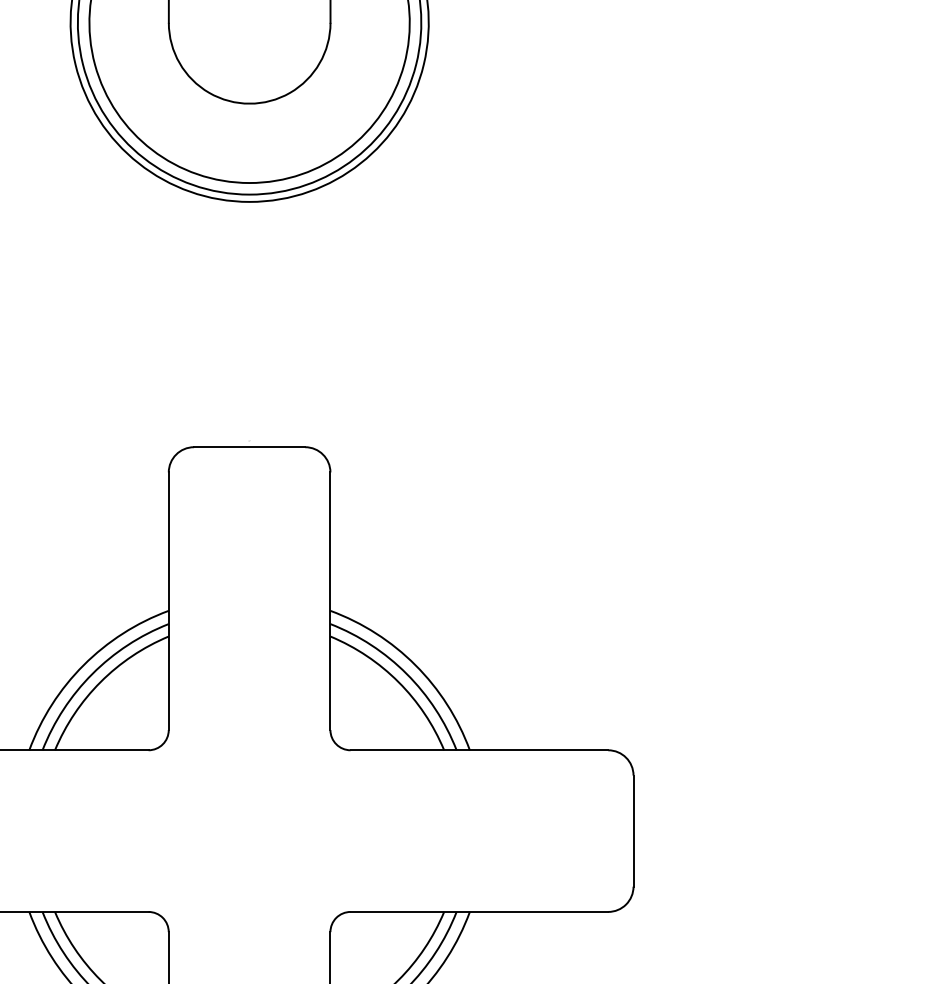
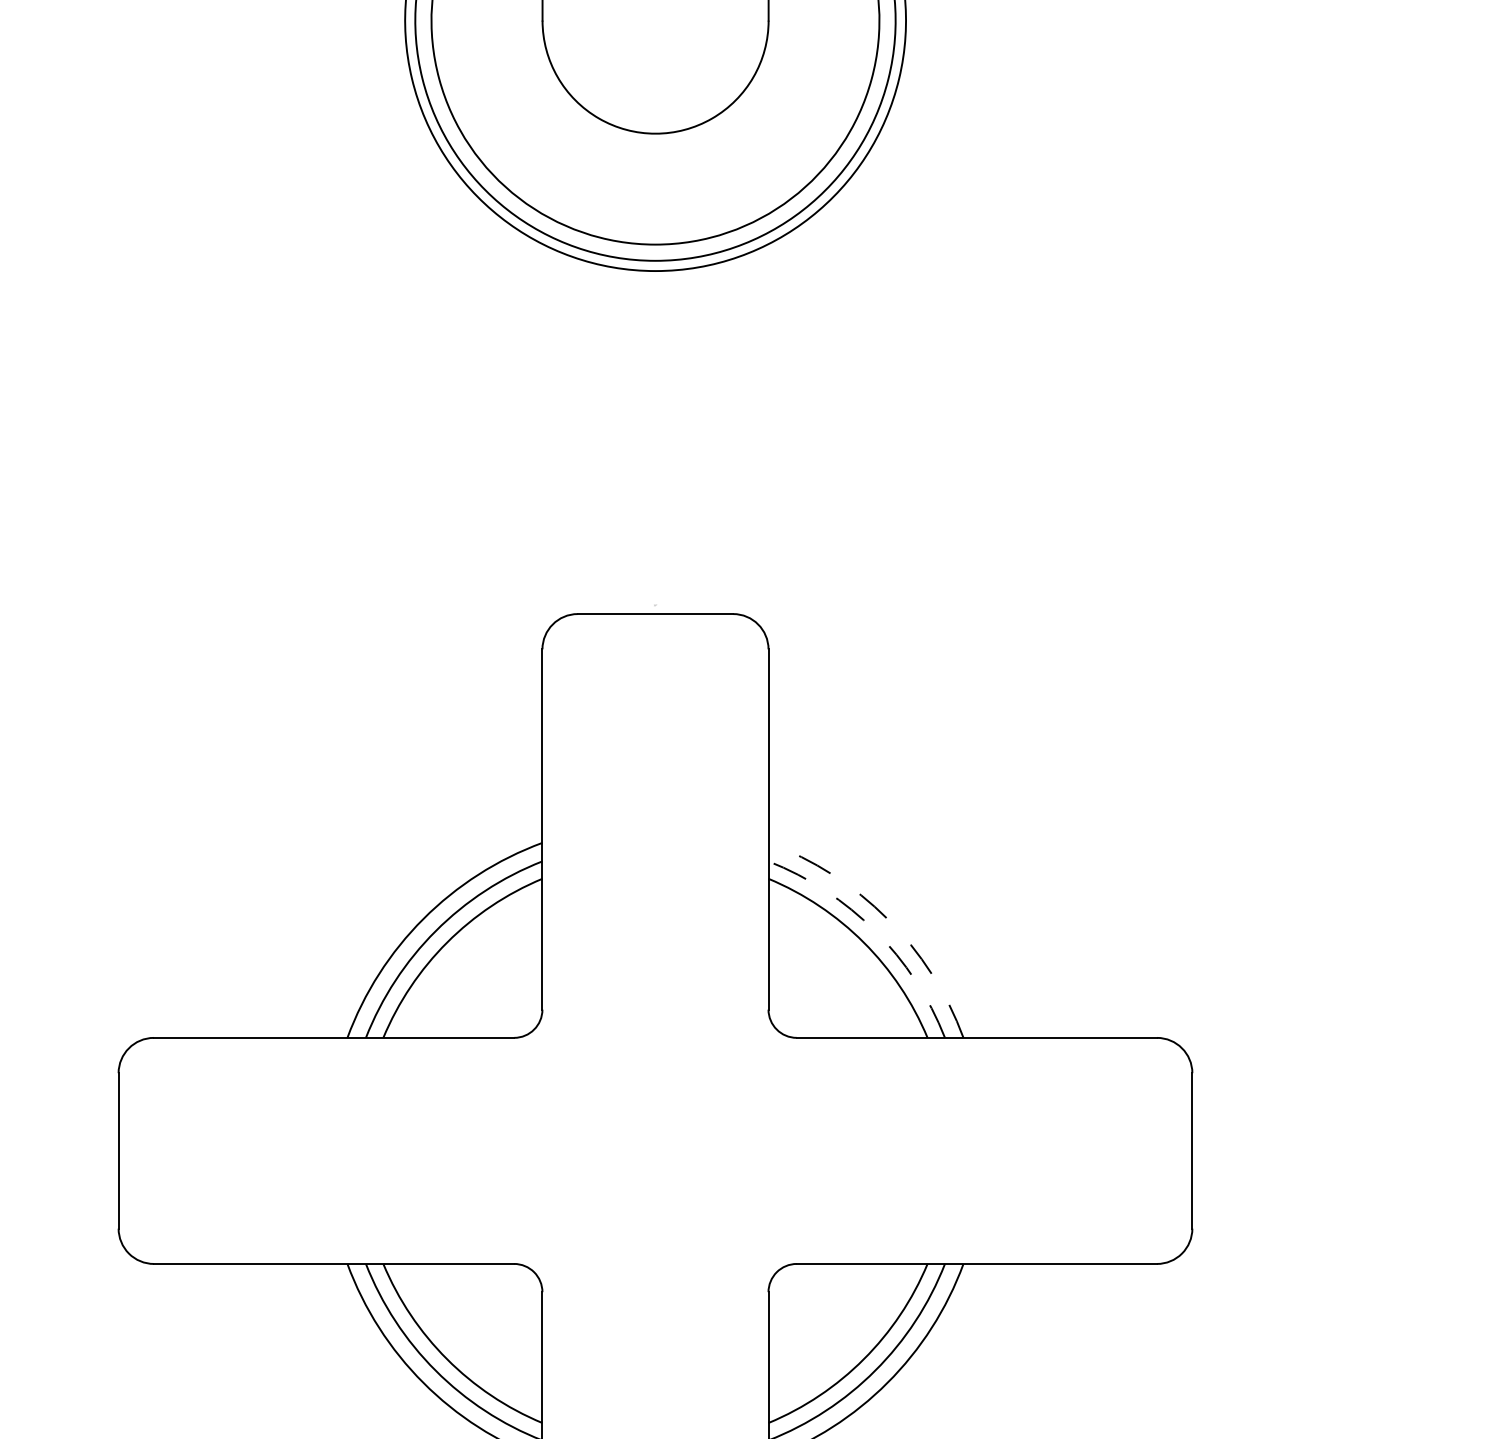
arc: (415, 664) -> (887, 918), solid -> dashed
arc: (406, 674) -> (875, 931), solid -> dashed

